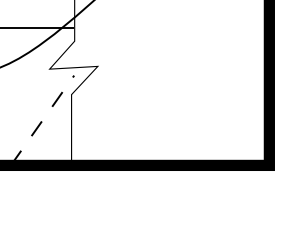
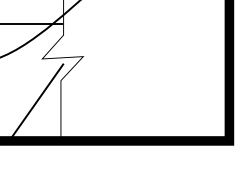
line: (42, 120) -> (36, 102), dashed -> solid

